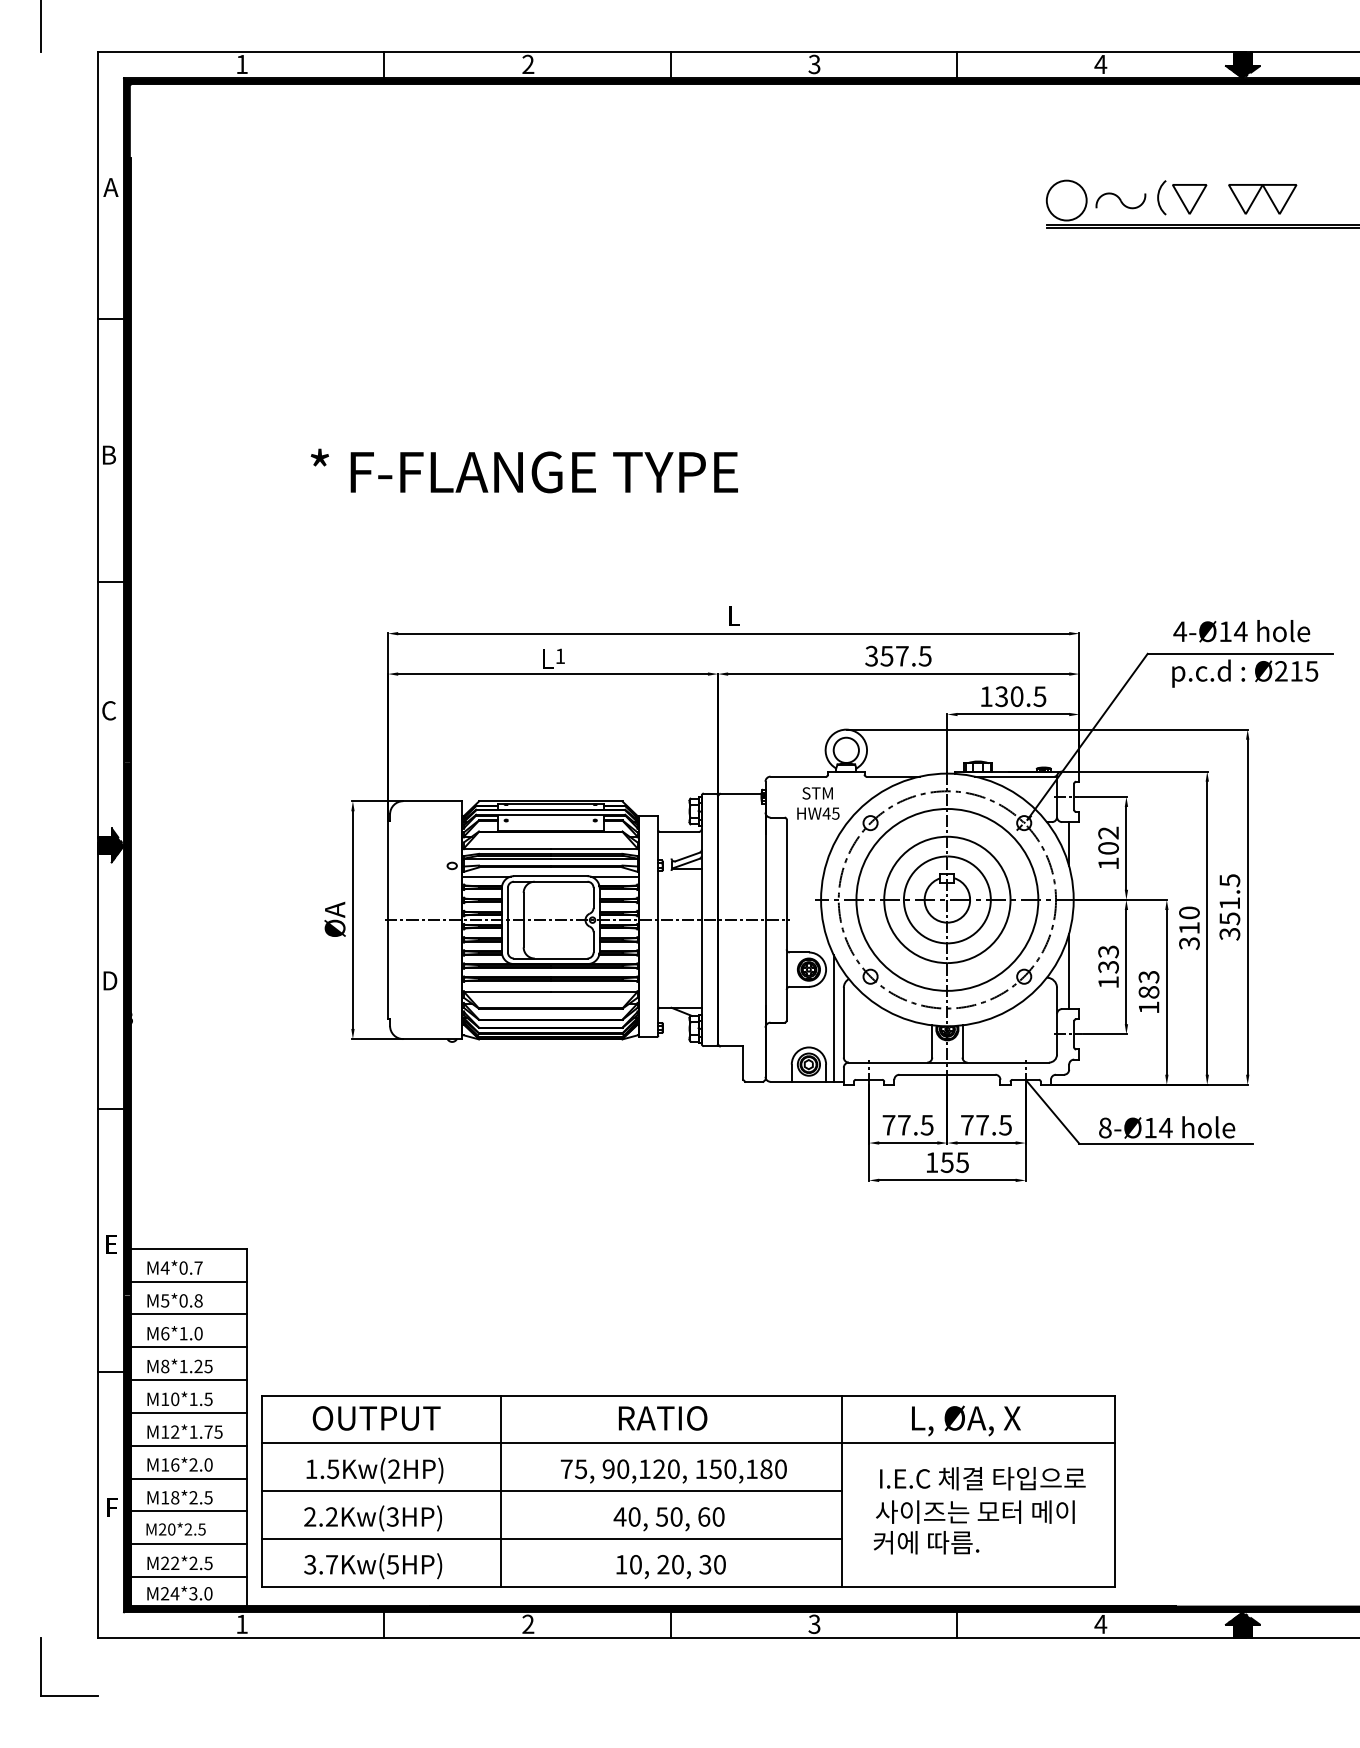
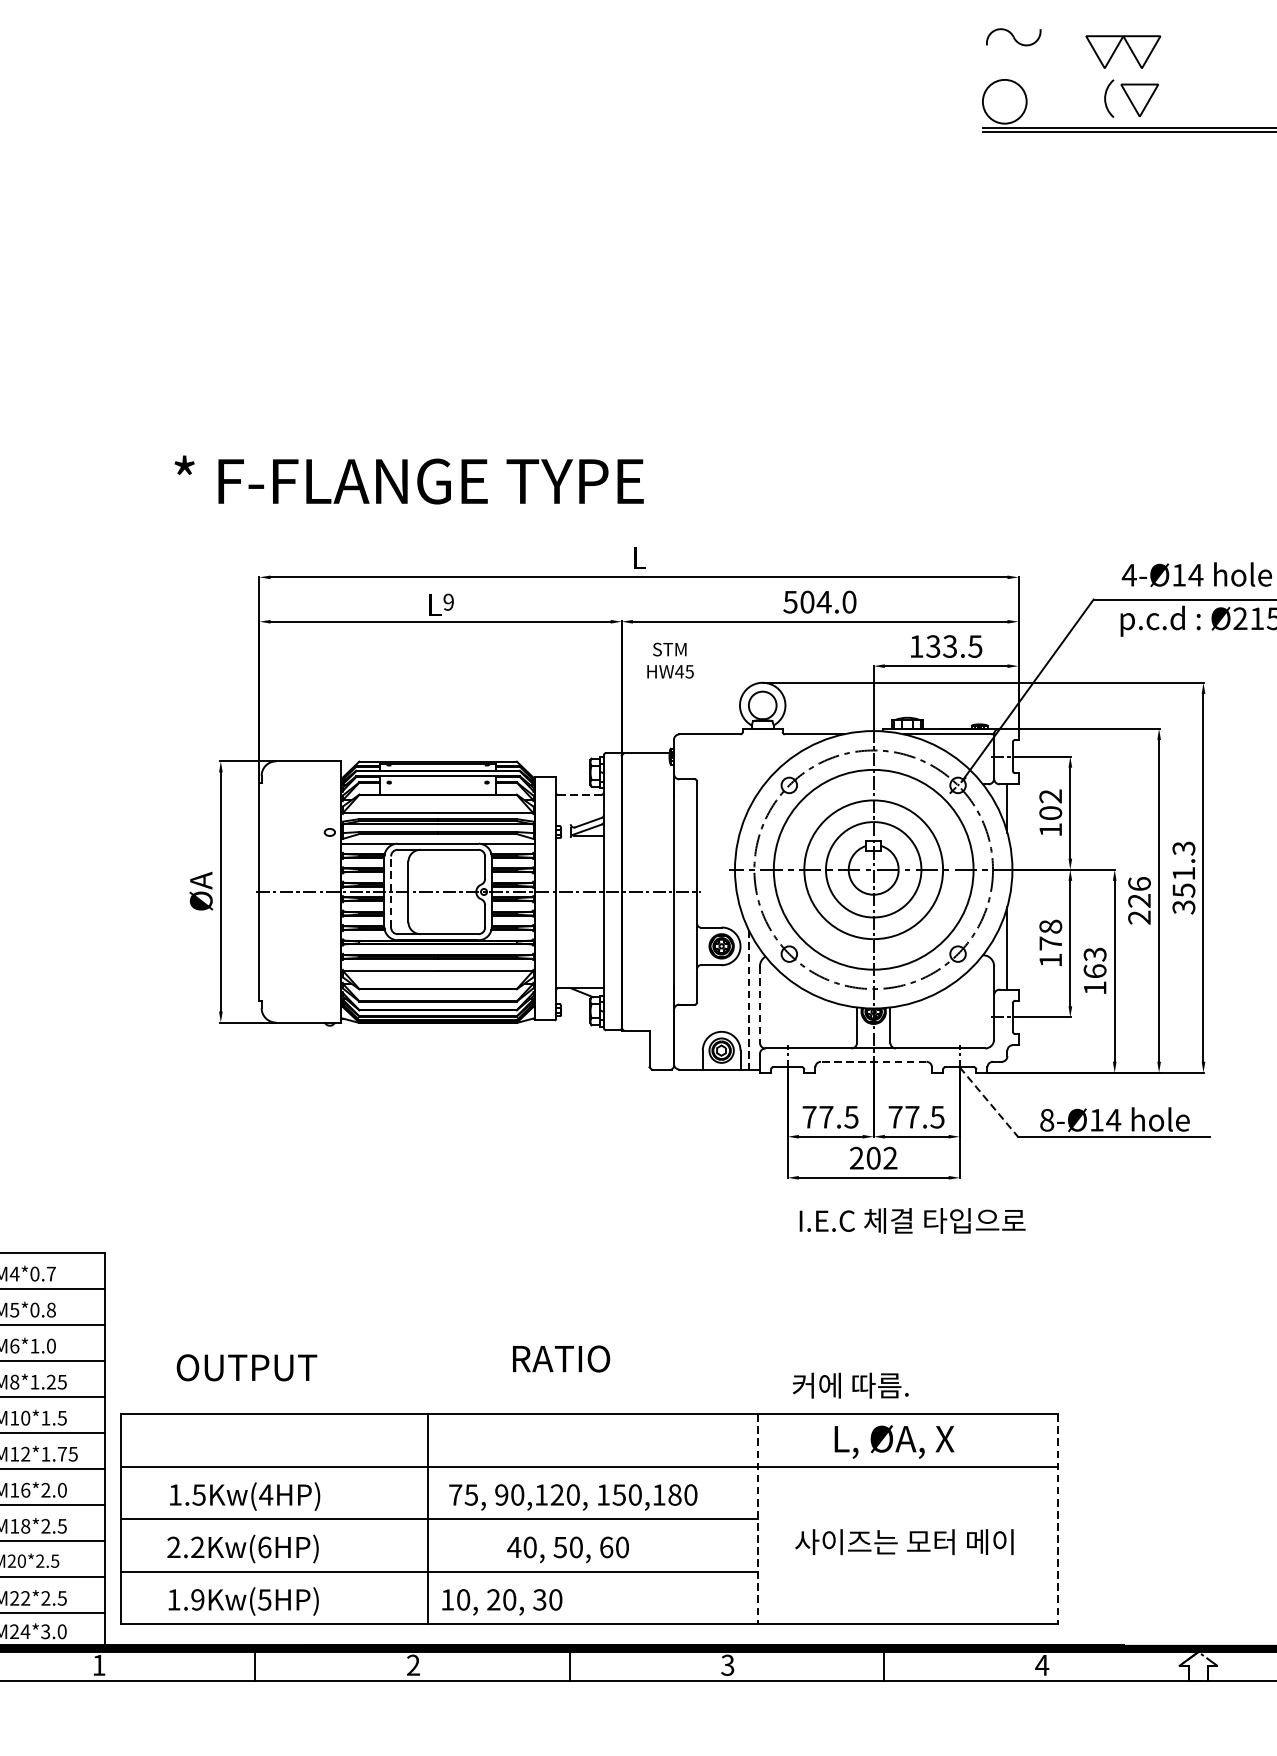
part: (1262, 199) -> (1123, 52), moved
part: (1120, 200) -> (1013, 36), moved
text: (523, 470) -> (408, 479), moved
text: (898, 655) -> (820, 601), 357.5 -> 504.0
text: (560, 656) -> (448, 602), 1 -> 9
text: (1016, 696) -> (949, 646), 130.5 -> 133.5
text: (818, 803) -> (670, 660), moved
line: (679, 831) -> (579, 794), solid -> dashed
text: (1229, 880) -> (1183, 848), 351.5 -> 351.3
line: (507, 919) -> (390, 891), solid -> dashed
text: (1189, 928) -> (1139, 901), 310 -> 226
text: (1108, 959) -> (1050, 935), 133 -> 178
text: (1148, 992) -> (1094, 971), 183 -> 163
line: (833, 1018) -> (748, 999), solid -> dashed
line: (843, 1022) -> (759, 1004), solid -> dashed
line: (946, 1074) -> (872, 1061), solid -> dashed
line: (1052, 1111) -> (989, 1102), solid -> dashed
text: (946, 1162) -> (872, 1158), 155 -> 202
text: (376, 1418) -> (246, 1367), moved
text: (663, 1418) -> (561, 1359), moved
text: (393, 1468) -> (265, 1494), 1.5Kw(2HP) -> 1.5Kw(4HP)
text: (982, 1478) -> (912, 1220), moved
line: (500, 1490) -> (427, 1518), moved
line: (842, 1491) -> (758, 1519), solid -> dashed
line: (1114, 1491) -> (1057, 1519), solid -> dashed
text: (392, 1516) -> (264, 1546), 2.2Kw(3HP) -> 2.2Kw(6HP)
text: (926, 1542) -> (850, 1385), moved
text: (320, 1564) -> (185, 1599), 3.7Kw(5HP) -> 1.9Kw(5HP)
text: (670, 1566) -> (501, 1601), moved
fill: (1242, 1625) -> (1197, 1666), removed

